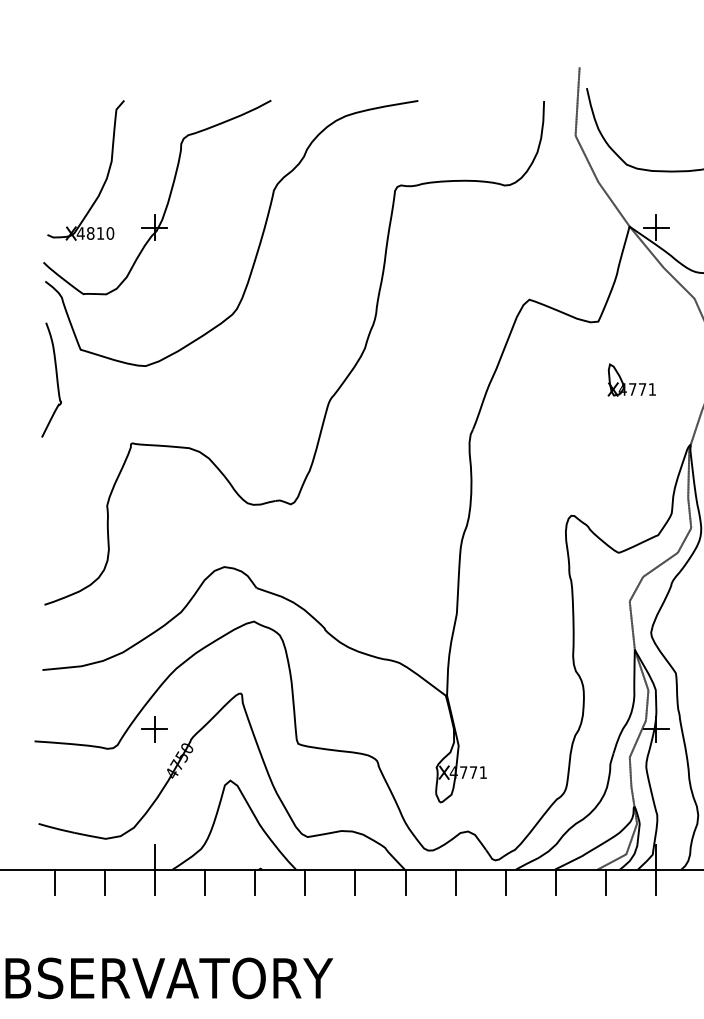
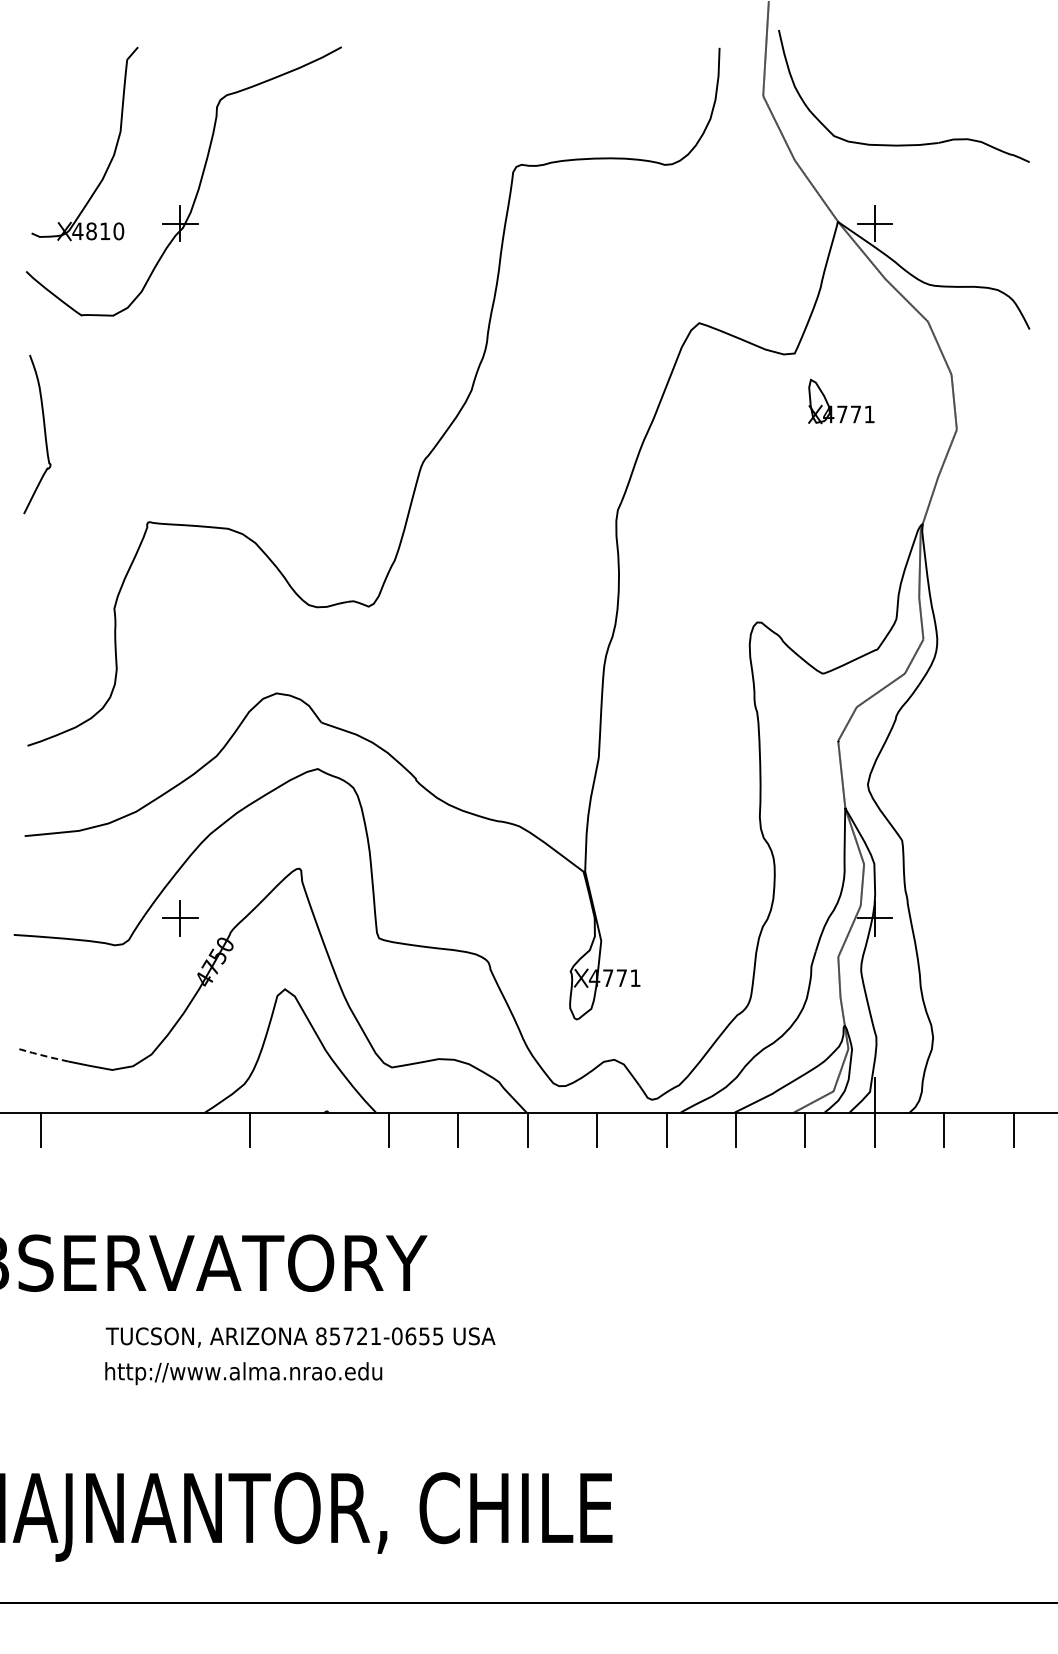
part: (260, 240) -> (326, 240), removed
part: (632, 380) -> (841, 401), moved
line: (56, 828) -> (44, 1055), solid -> dashed
line: (154, 869) -> (180, 1112), removed
line: (104, 881) -> (110, 1129), removed
line: (255, 881) -> (319, 1129), removed

